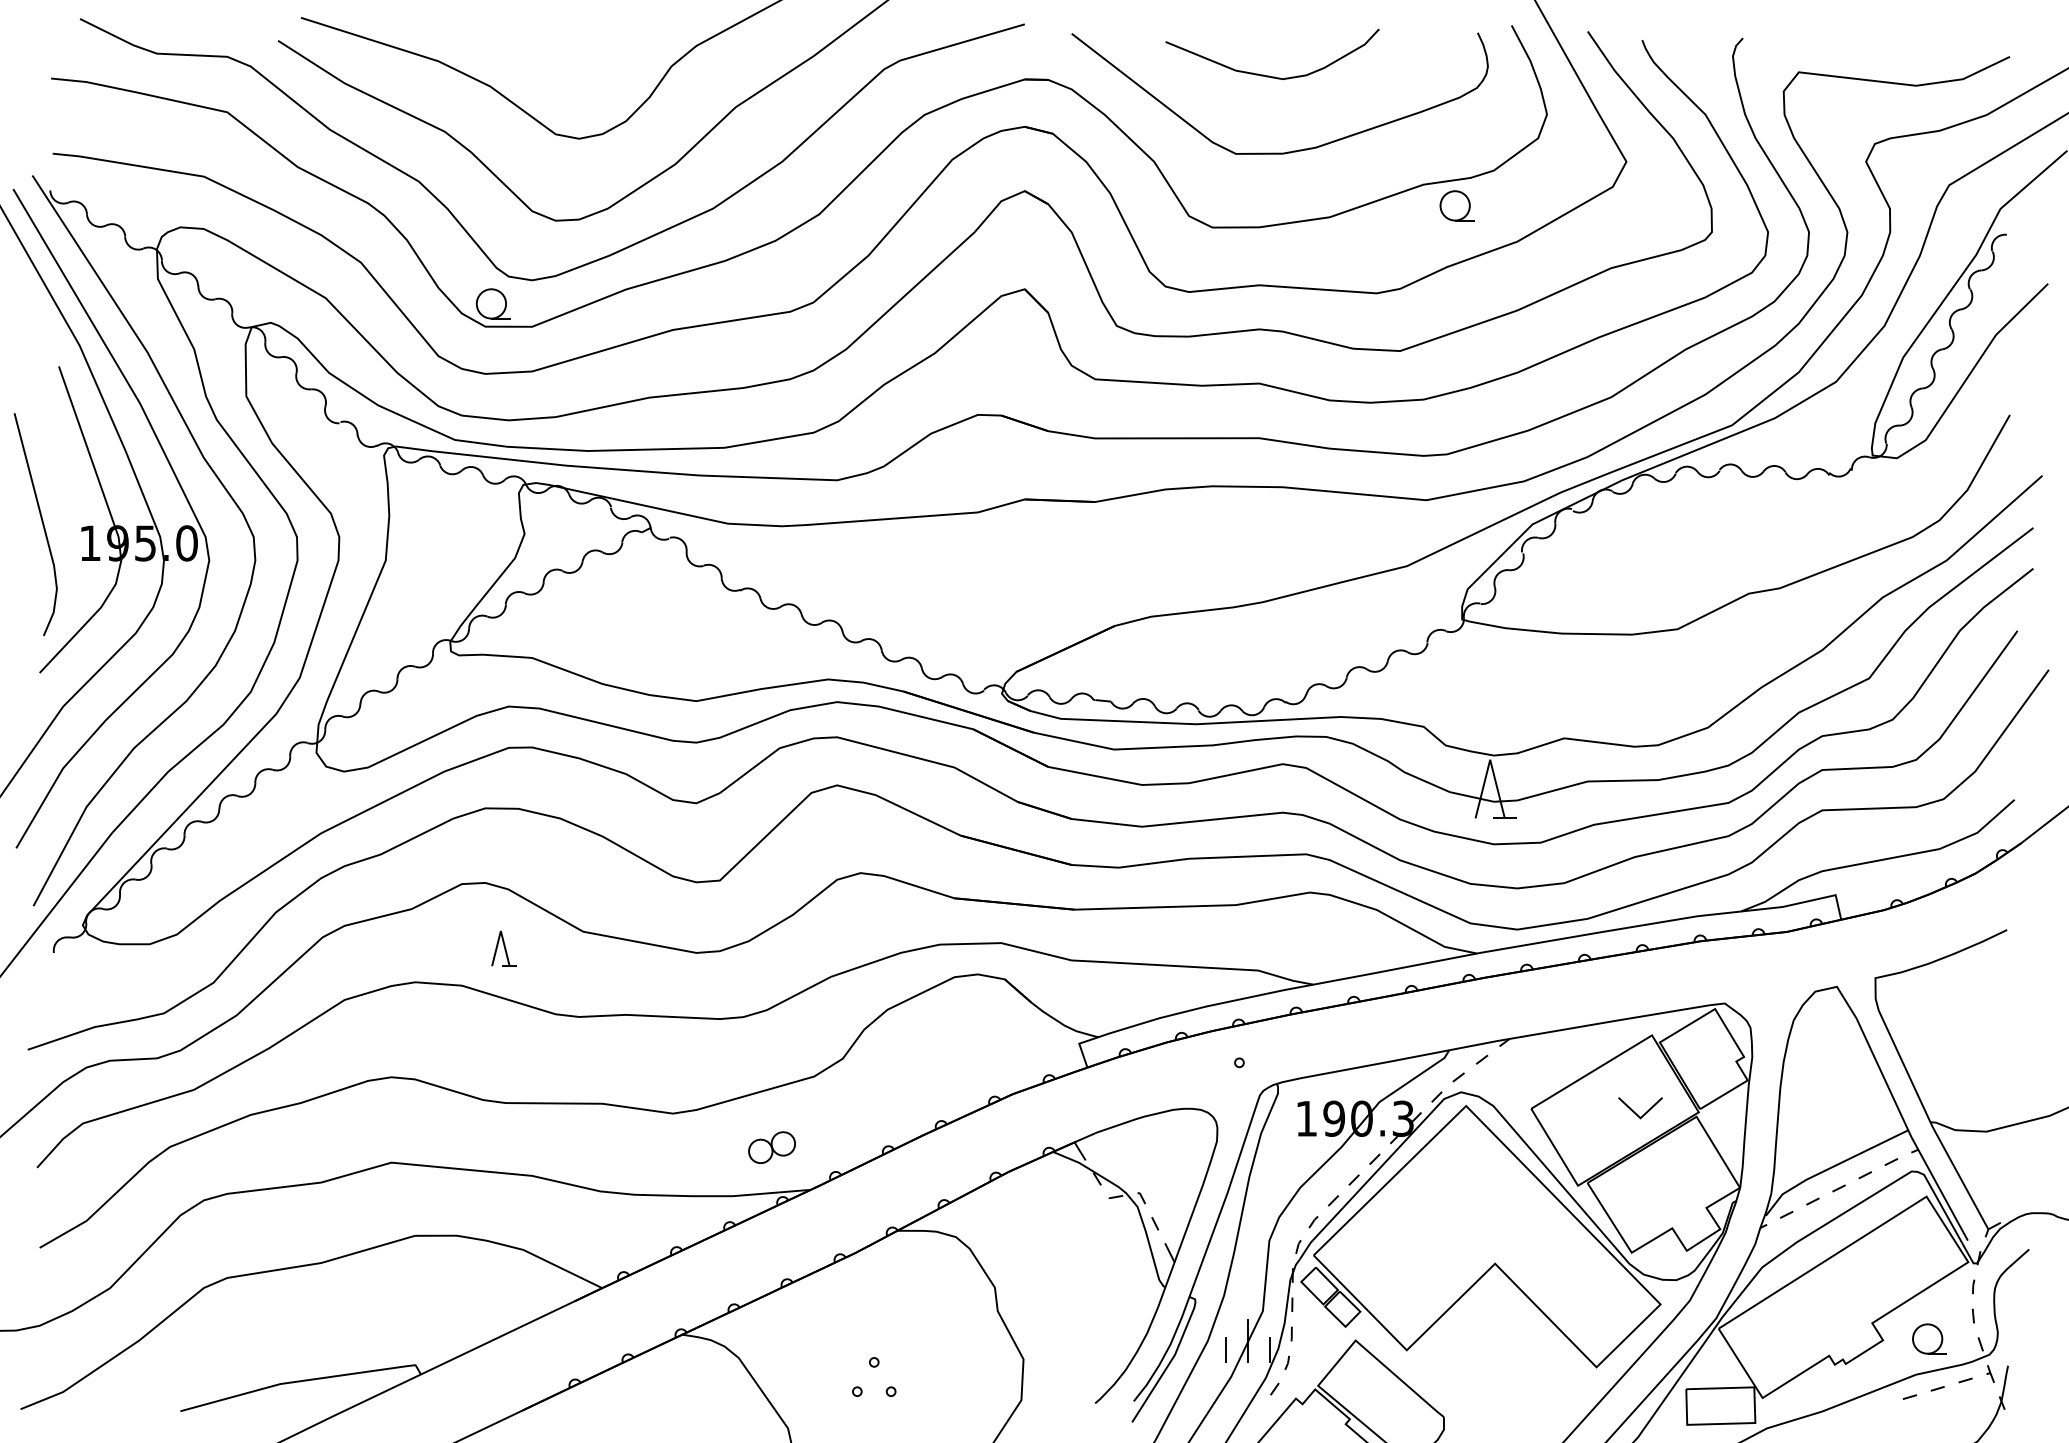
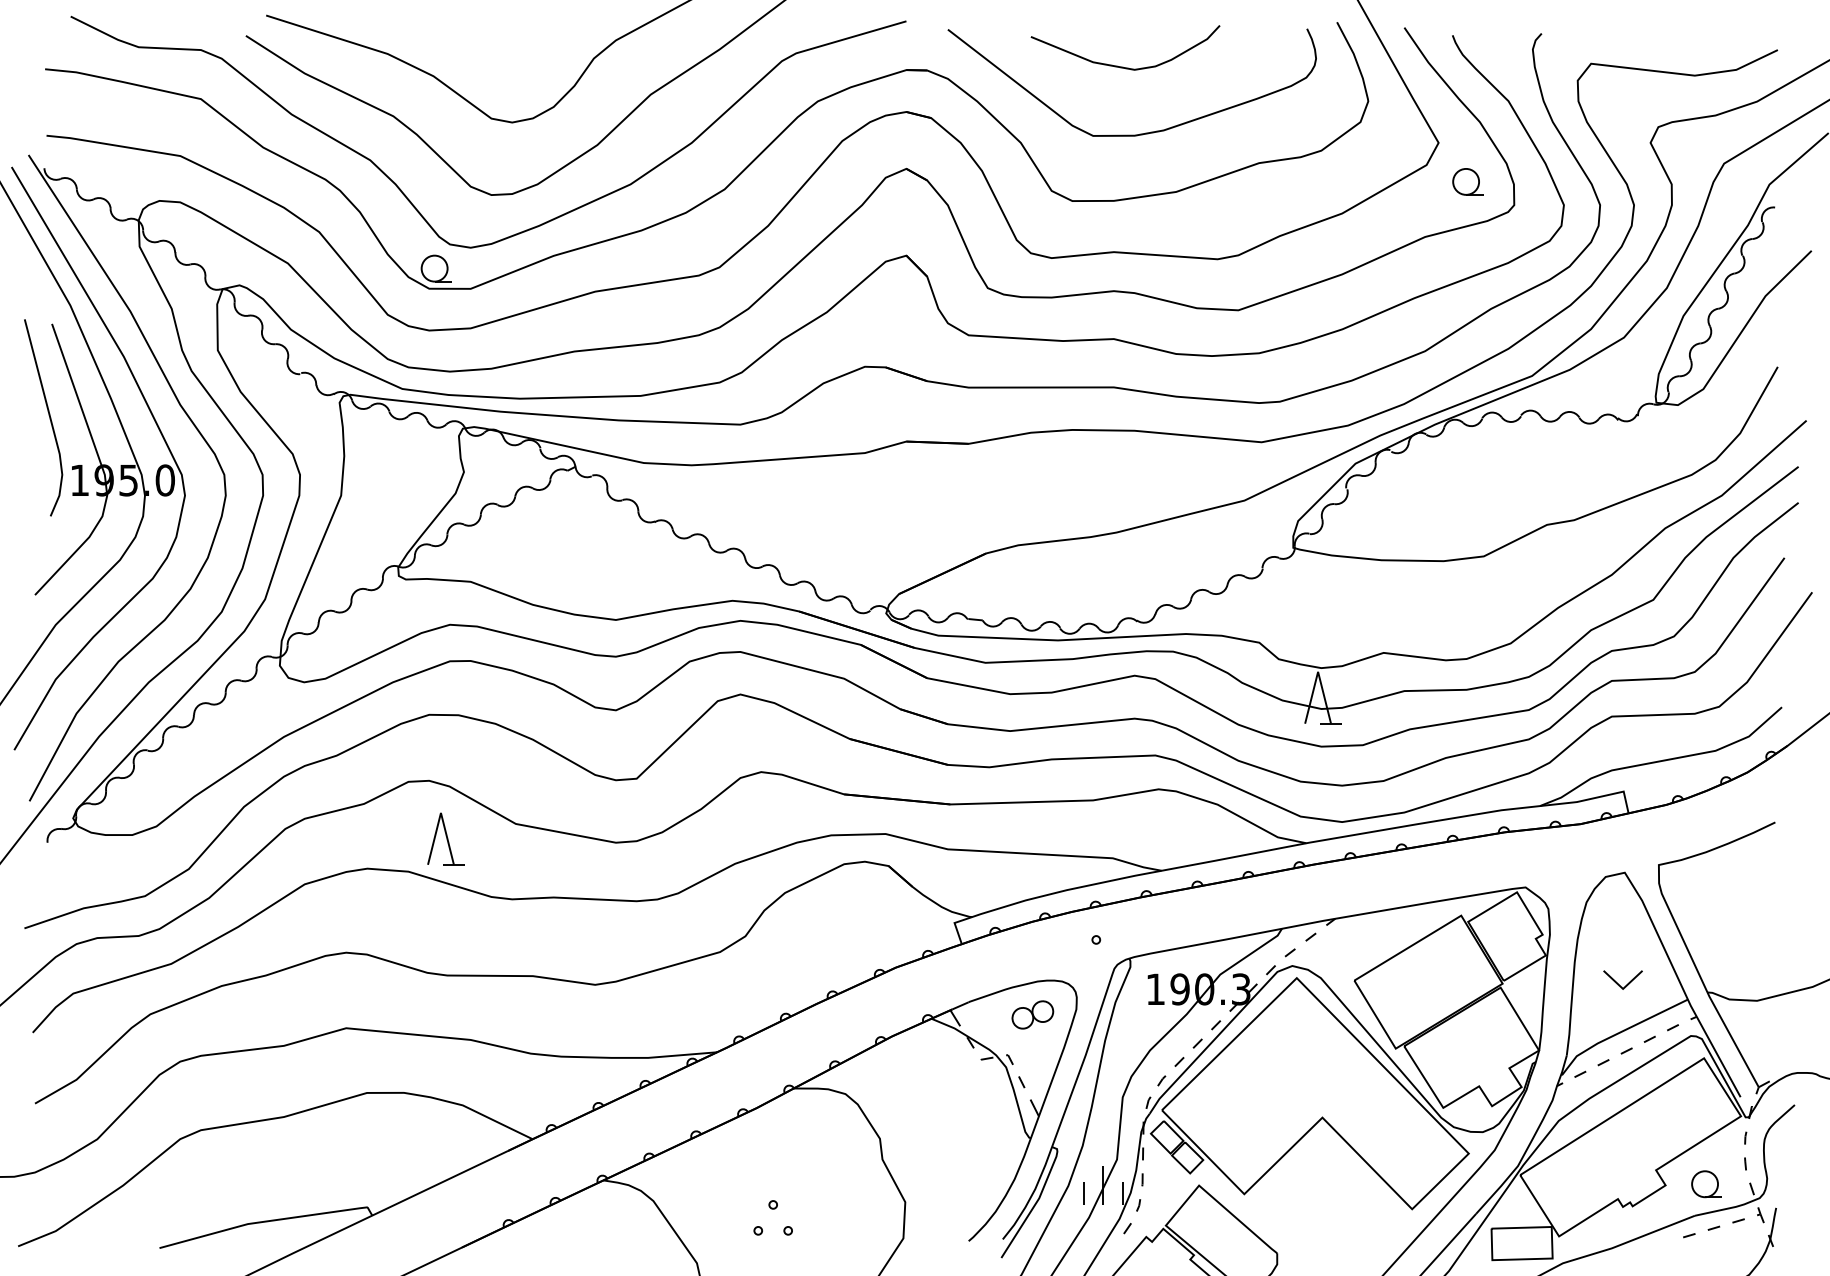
part: (1456, 205) -> (1467, 181), moved
line: (41, 521) -> (48, 415), moved
part: (503, 948) -> (445, 838), size x1.67
part: (1639, 1107) -> (1622, 979), moved
part: (771, 1147) -> (1032, 1014), moved

